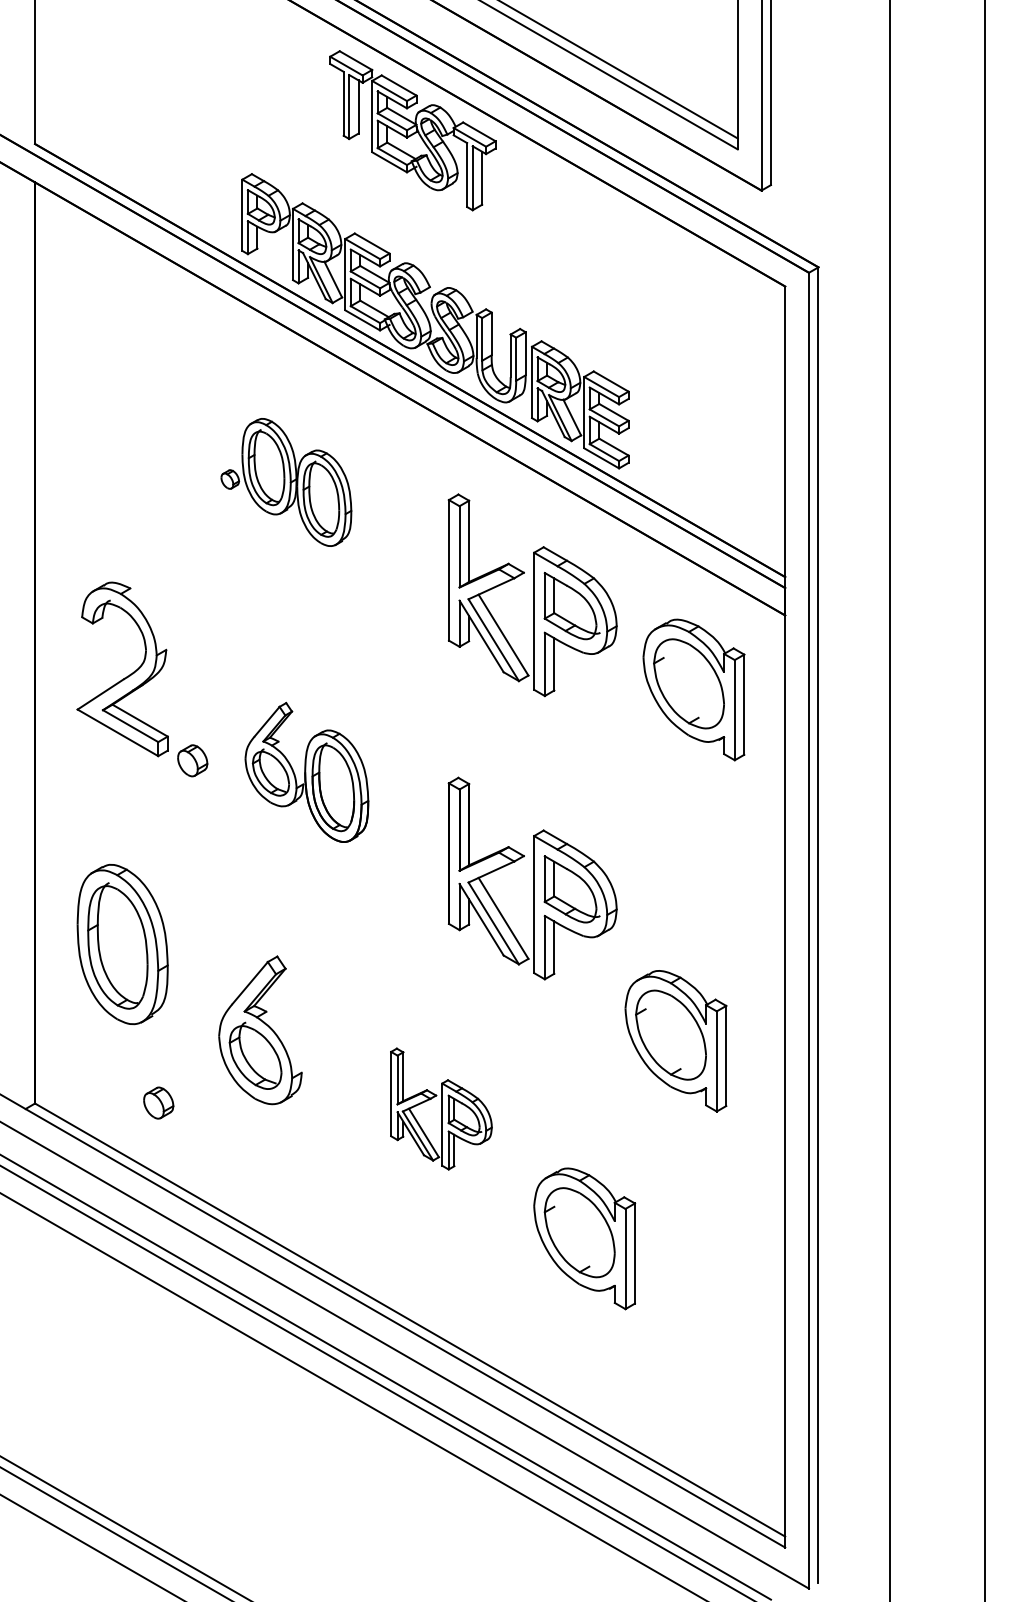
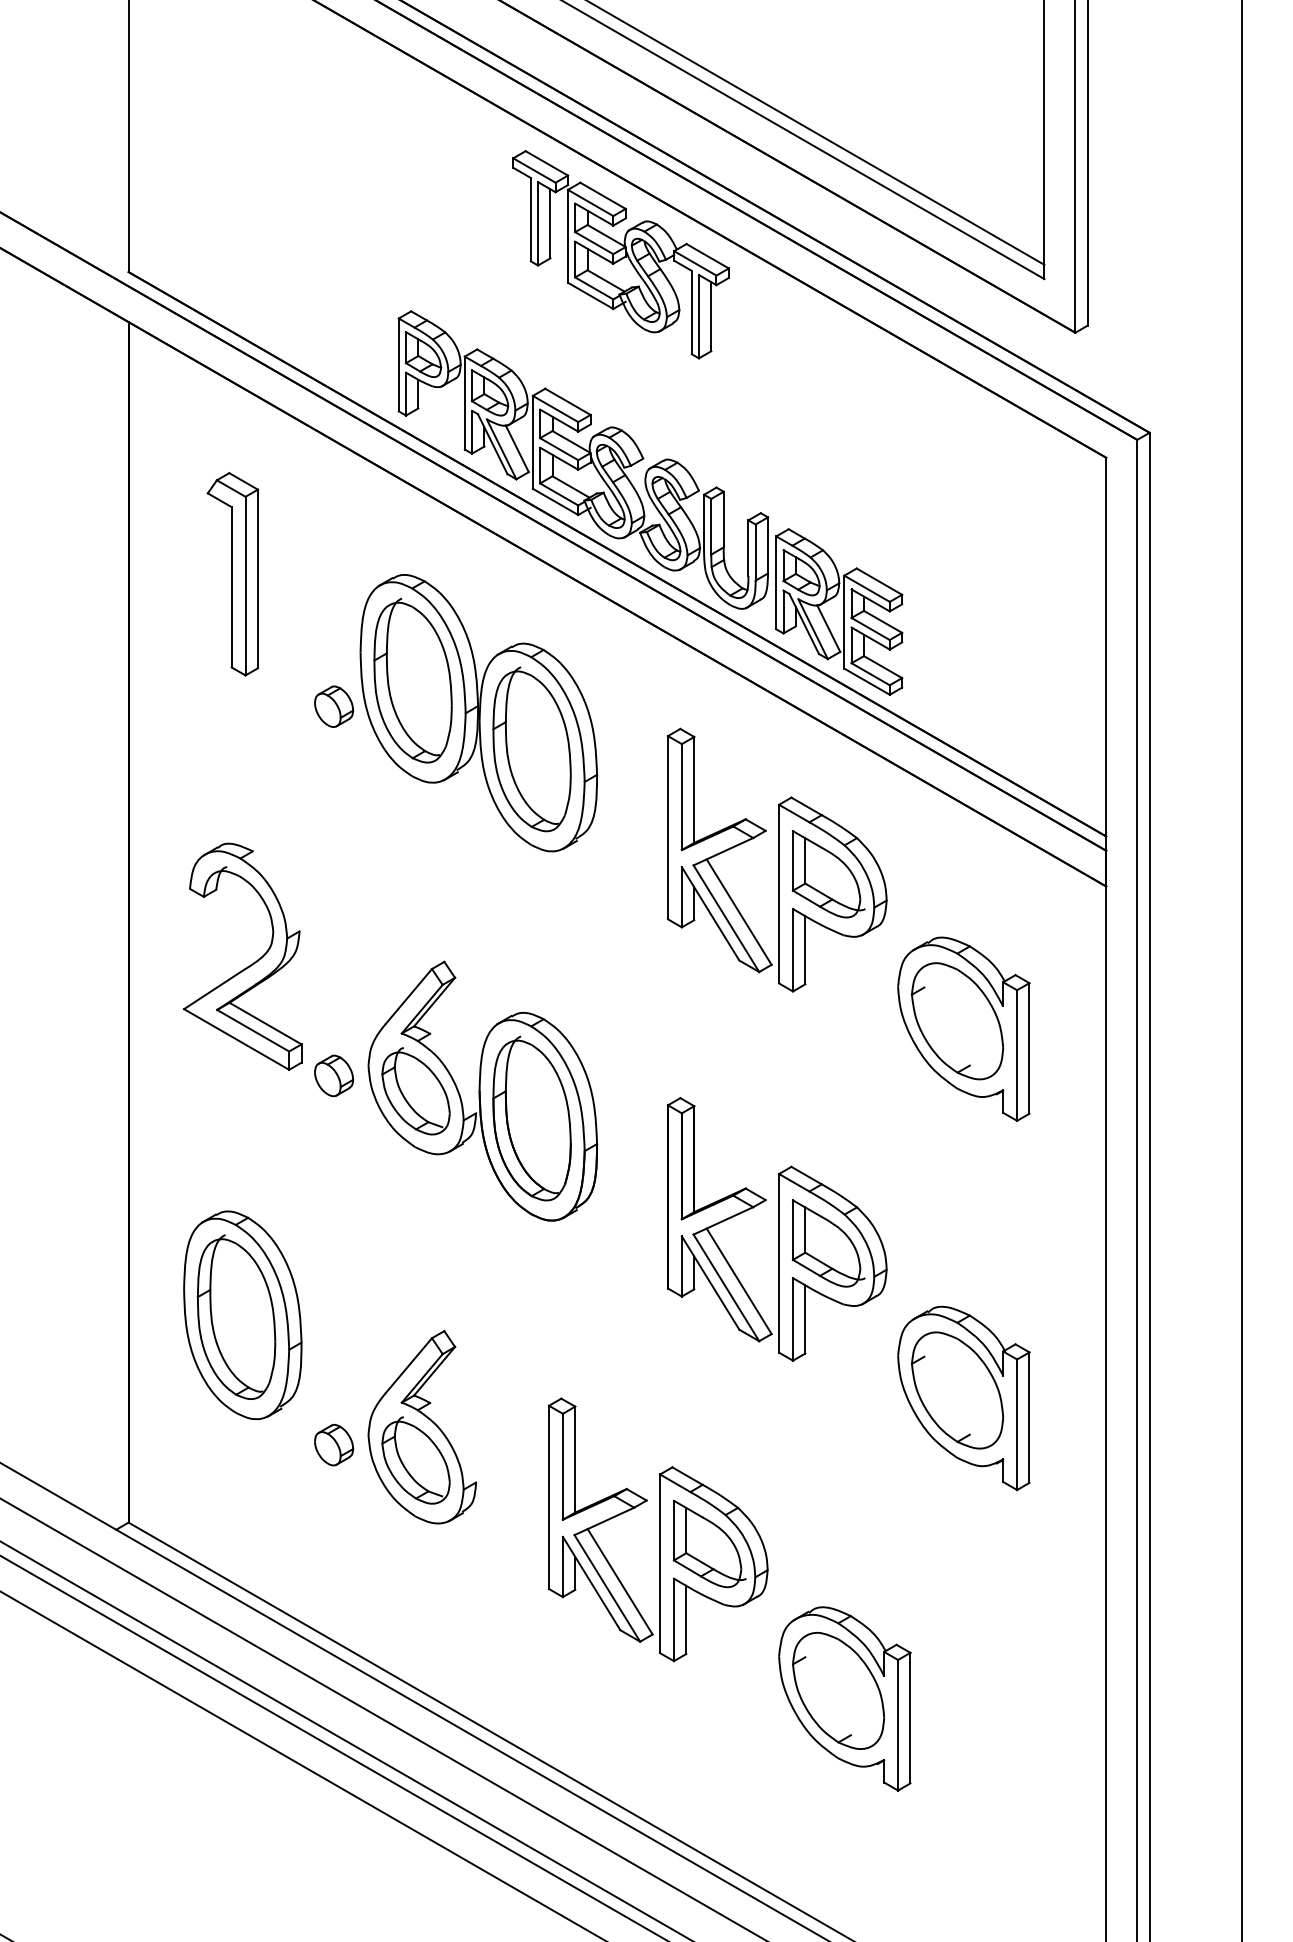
part: (114, 375) -> (232, 573), added
part: (286, 482) -> (456, 713), size x1.67
part: (693, 689) -> (963, 1028), moved
part: (306, 772) -> (482, 1091), size x1.43
part: (675, 1041) -> (963, 1398), moved
part: (158, 1102) -> (333, 1444), moved
part: (441, 1108) -> (658, 1529), size x1.67

